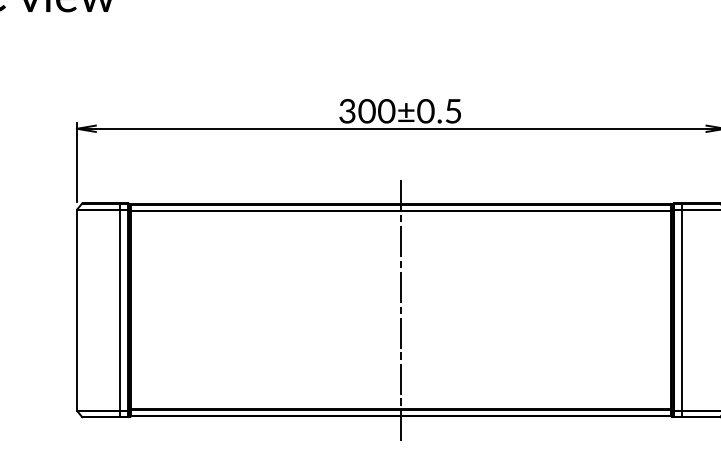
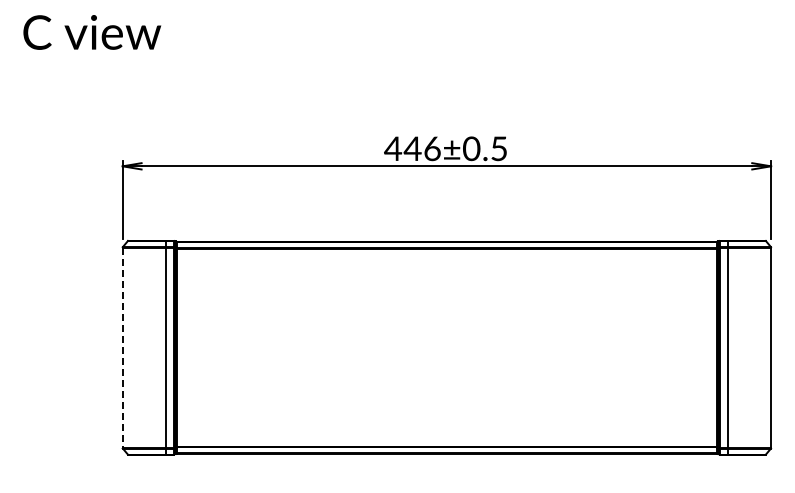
text: (366, 110) -> (412, 148), 300±0.5 -> 446±0.5
line: (400, 309) -> (446, 347), removed
line: (76, 310) -> (122, 348), solid -> dashed

